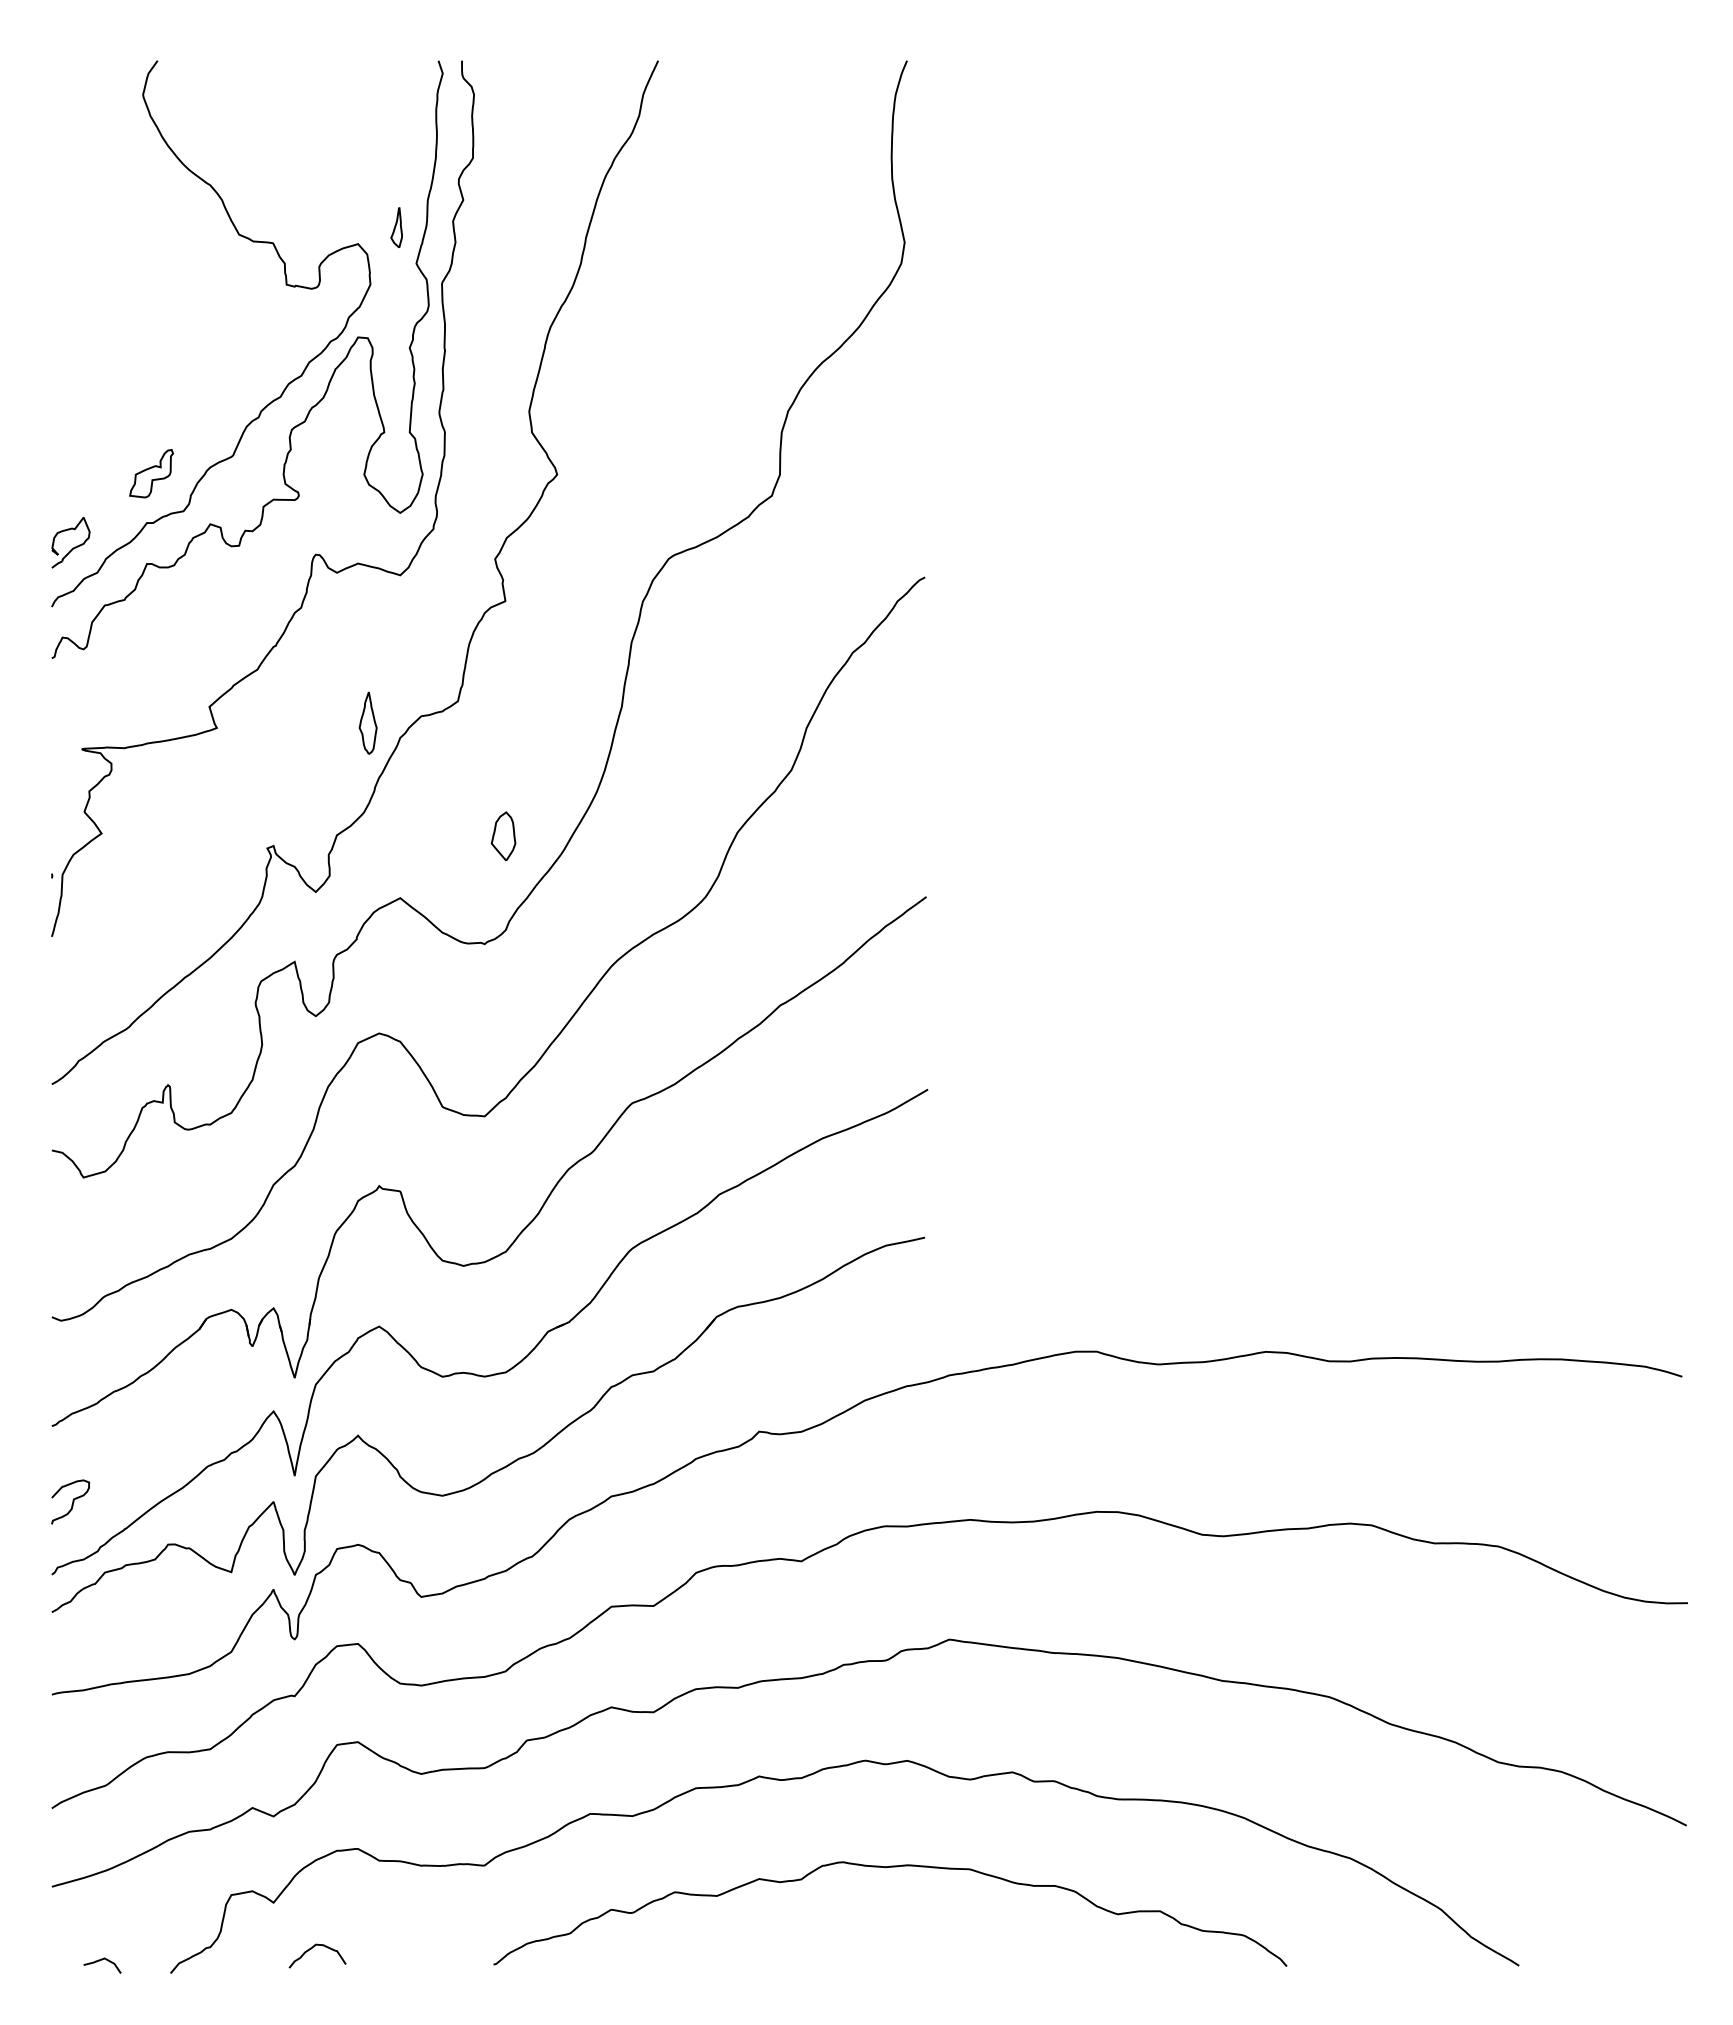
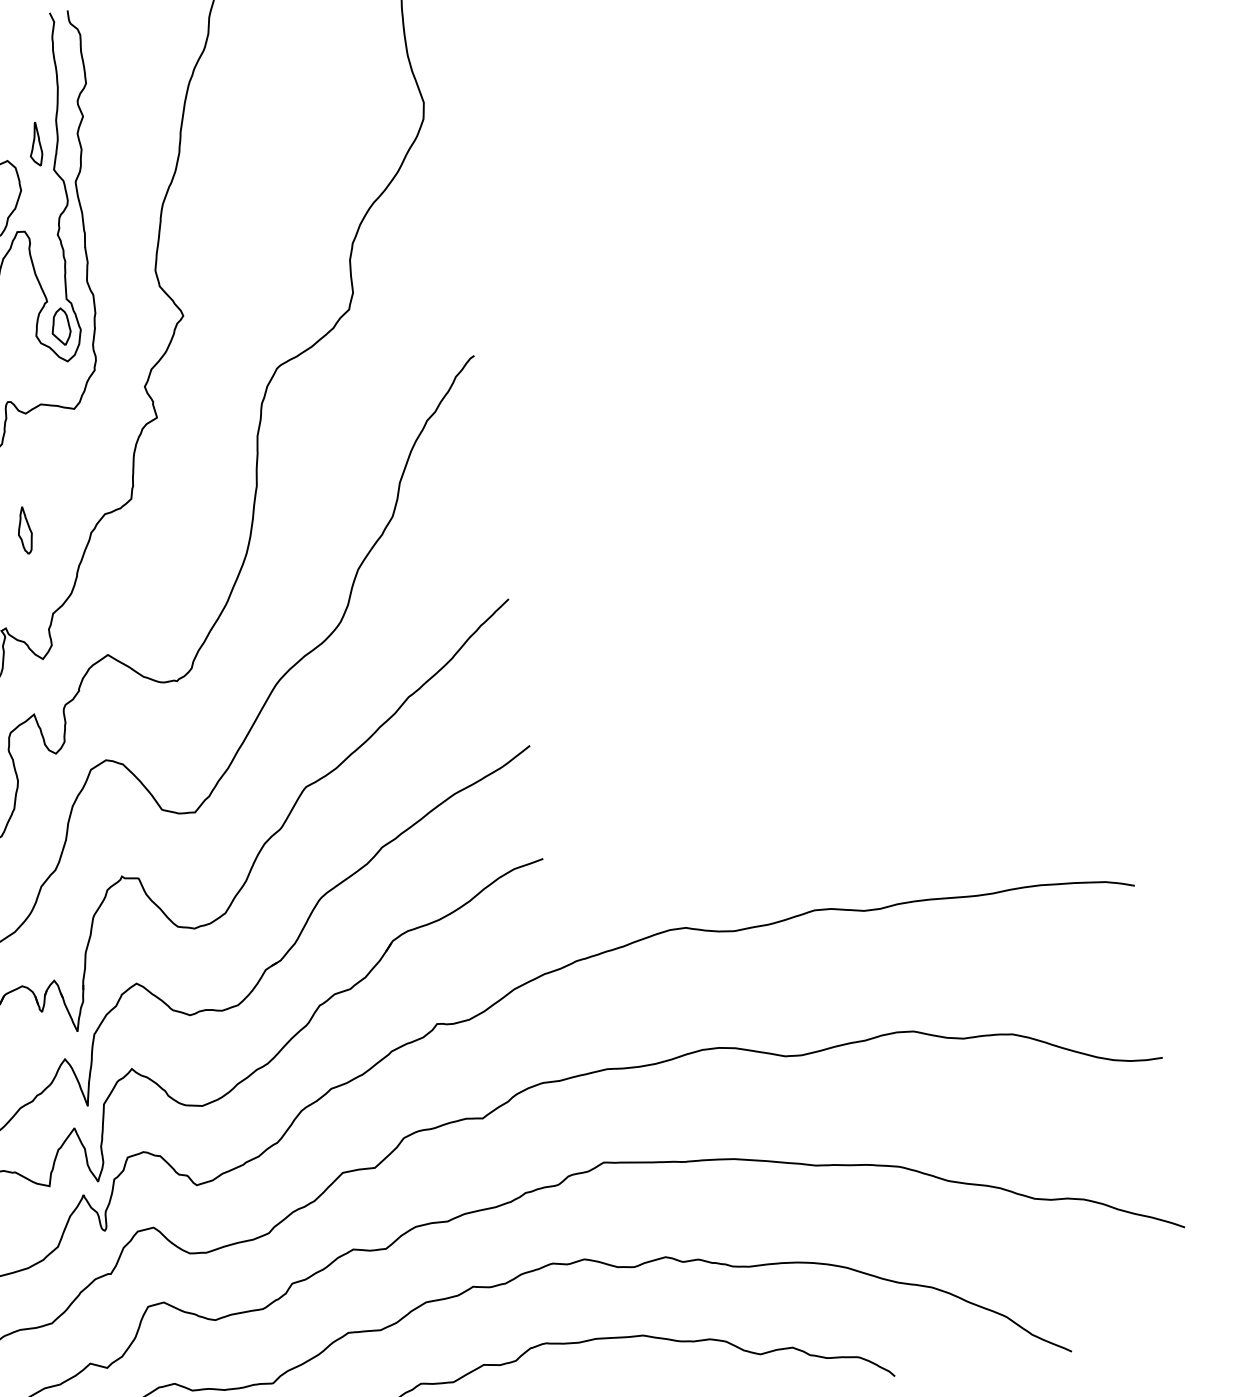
part: (396, 227) -> (35, 144), size x1.43
part: (367, 722) -> (24, 530), moved
part: (503, 836) -> (60, 327), moved

